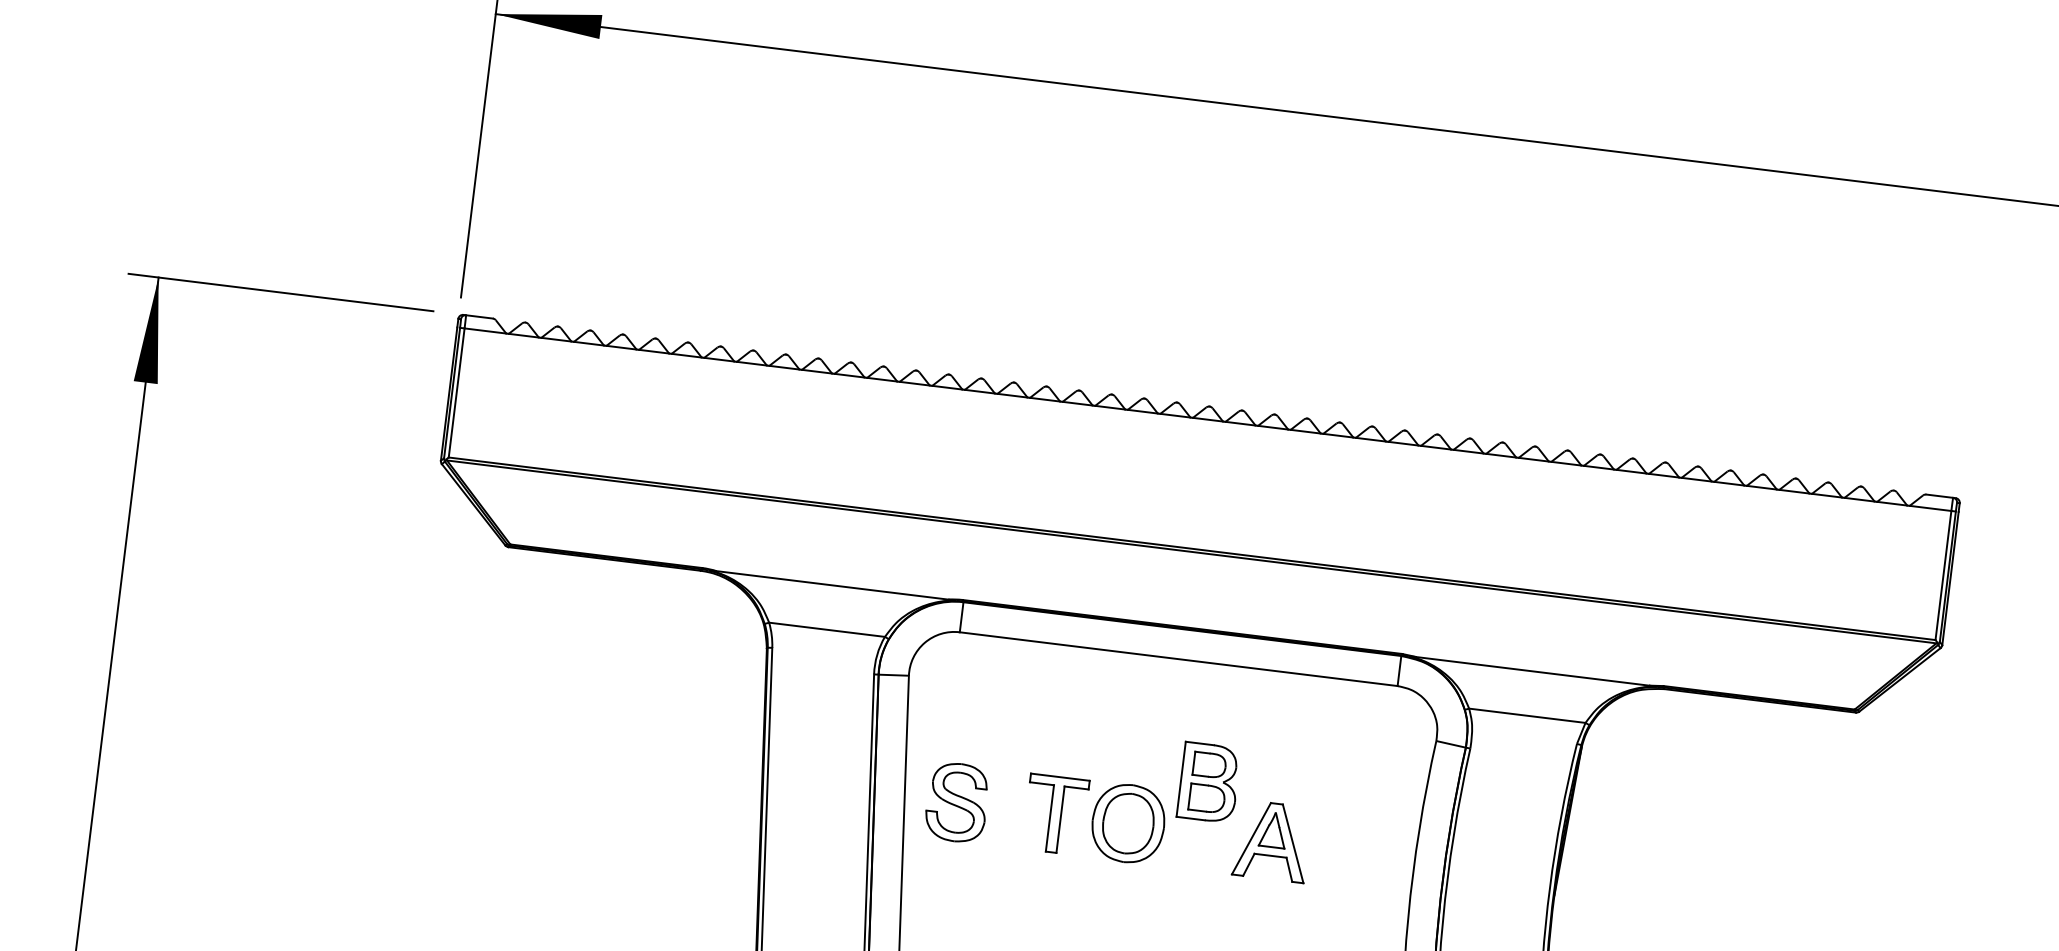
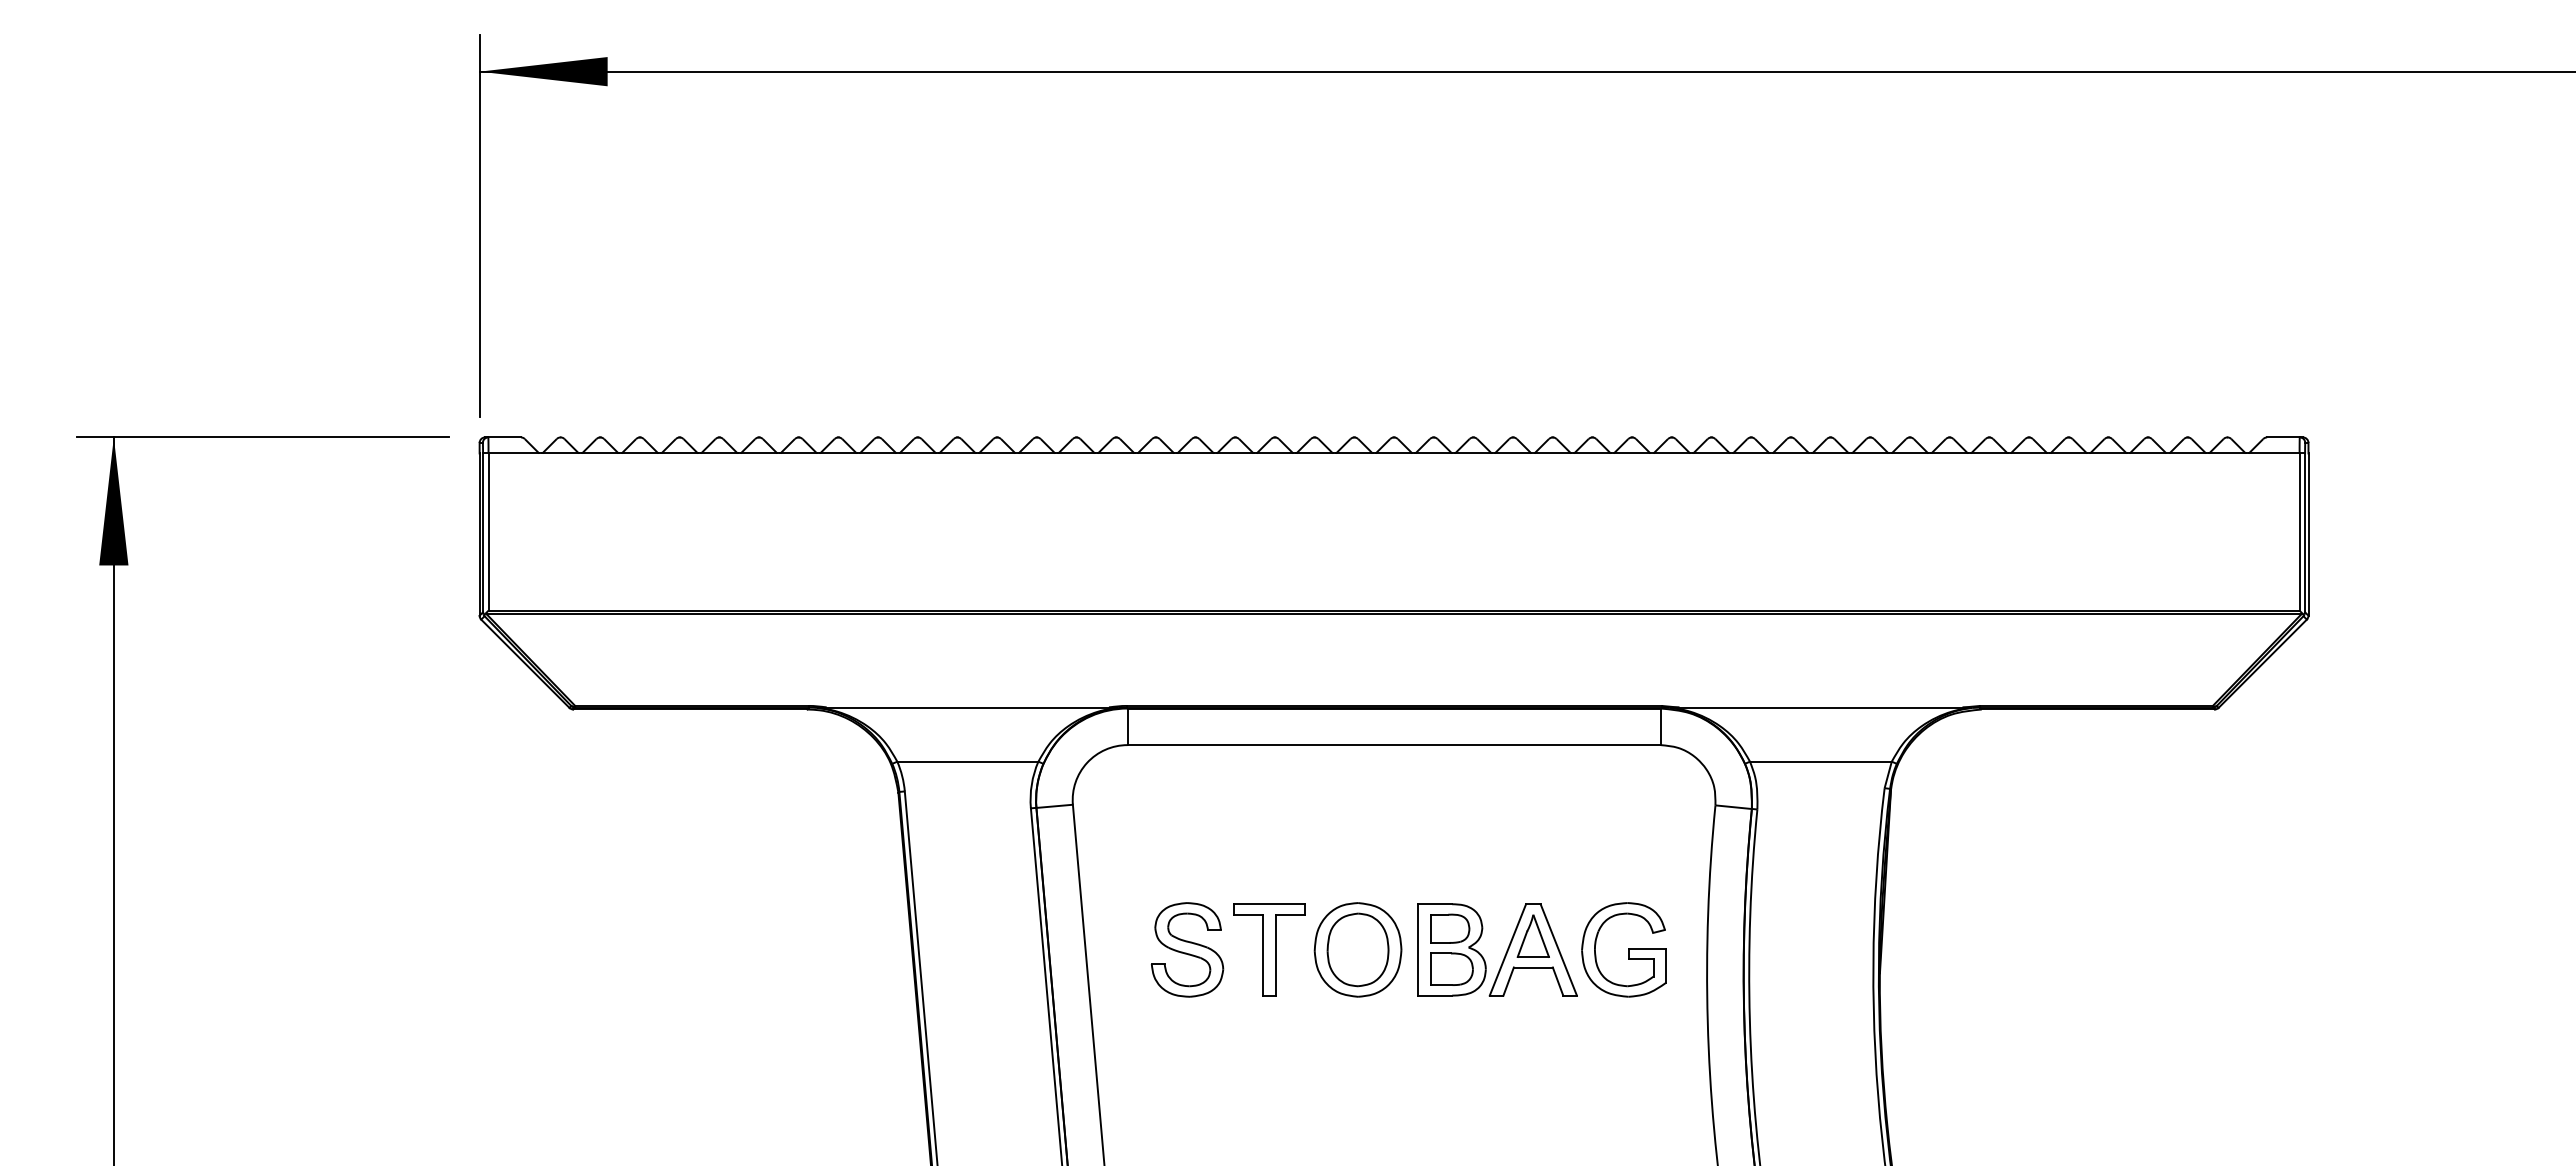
part: (1208, 782) -> (1451, 949), moved
part: (957, 802) -> (1187, 949), moved
part: (1346, 850) -> (1623, 949), added

